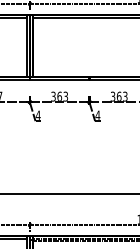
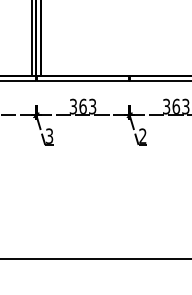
text: (37, 114) -> (48, 134), 4 -> 3
text: (97, 114) -> (142, 134), 4 -> 2

